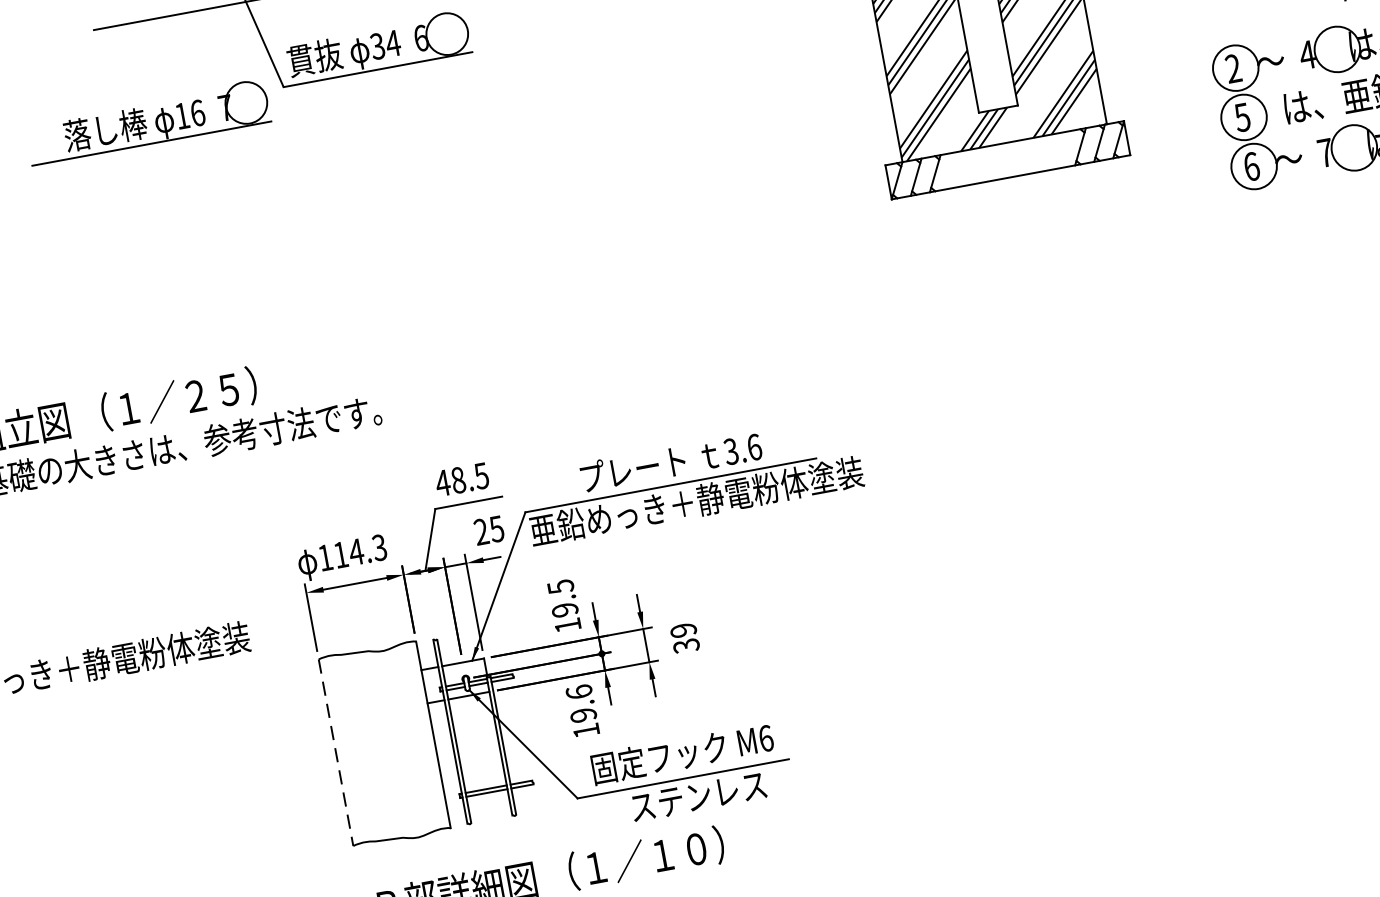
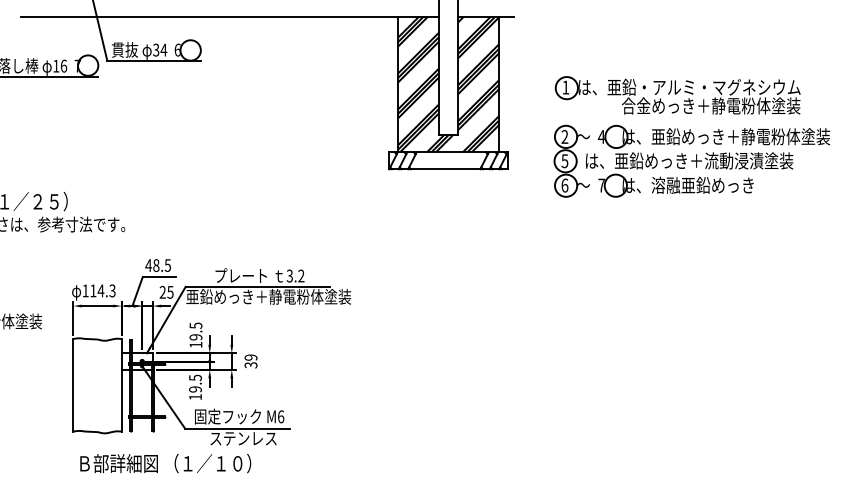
text: (754, 446) -> (301, 275), 3.6 -> 3.2
text: (579, 691) -> (195, 377), 19.6 -> 19.5
line: (336, 752) -> (73, 385), dashed -> solid

